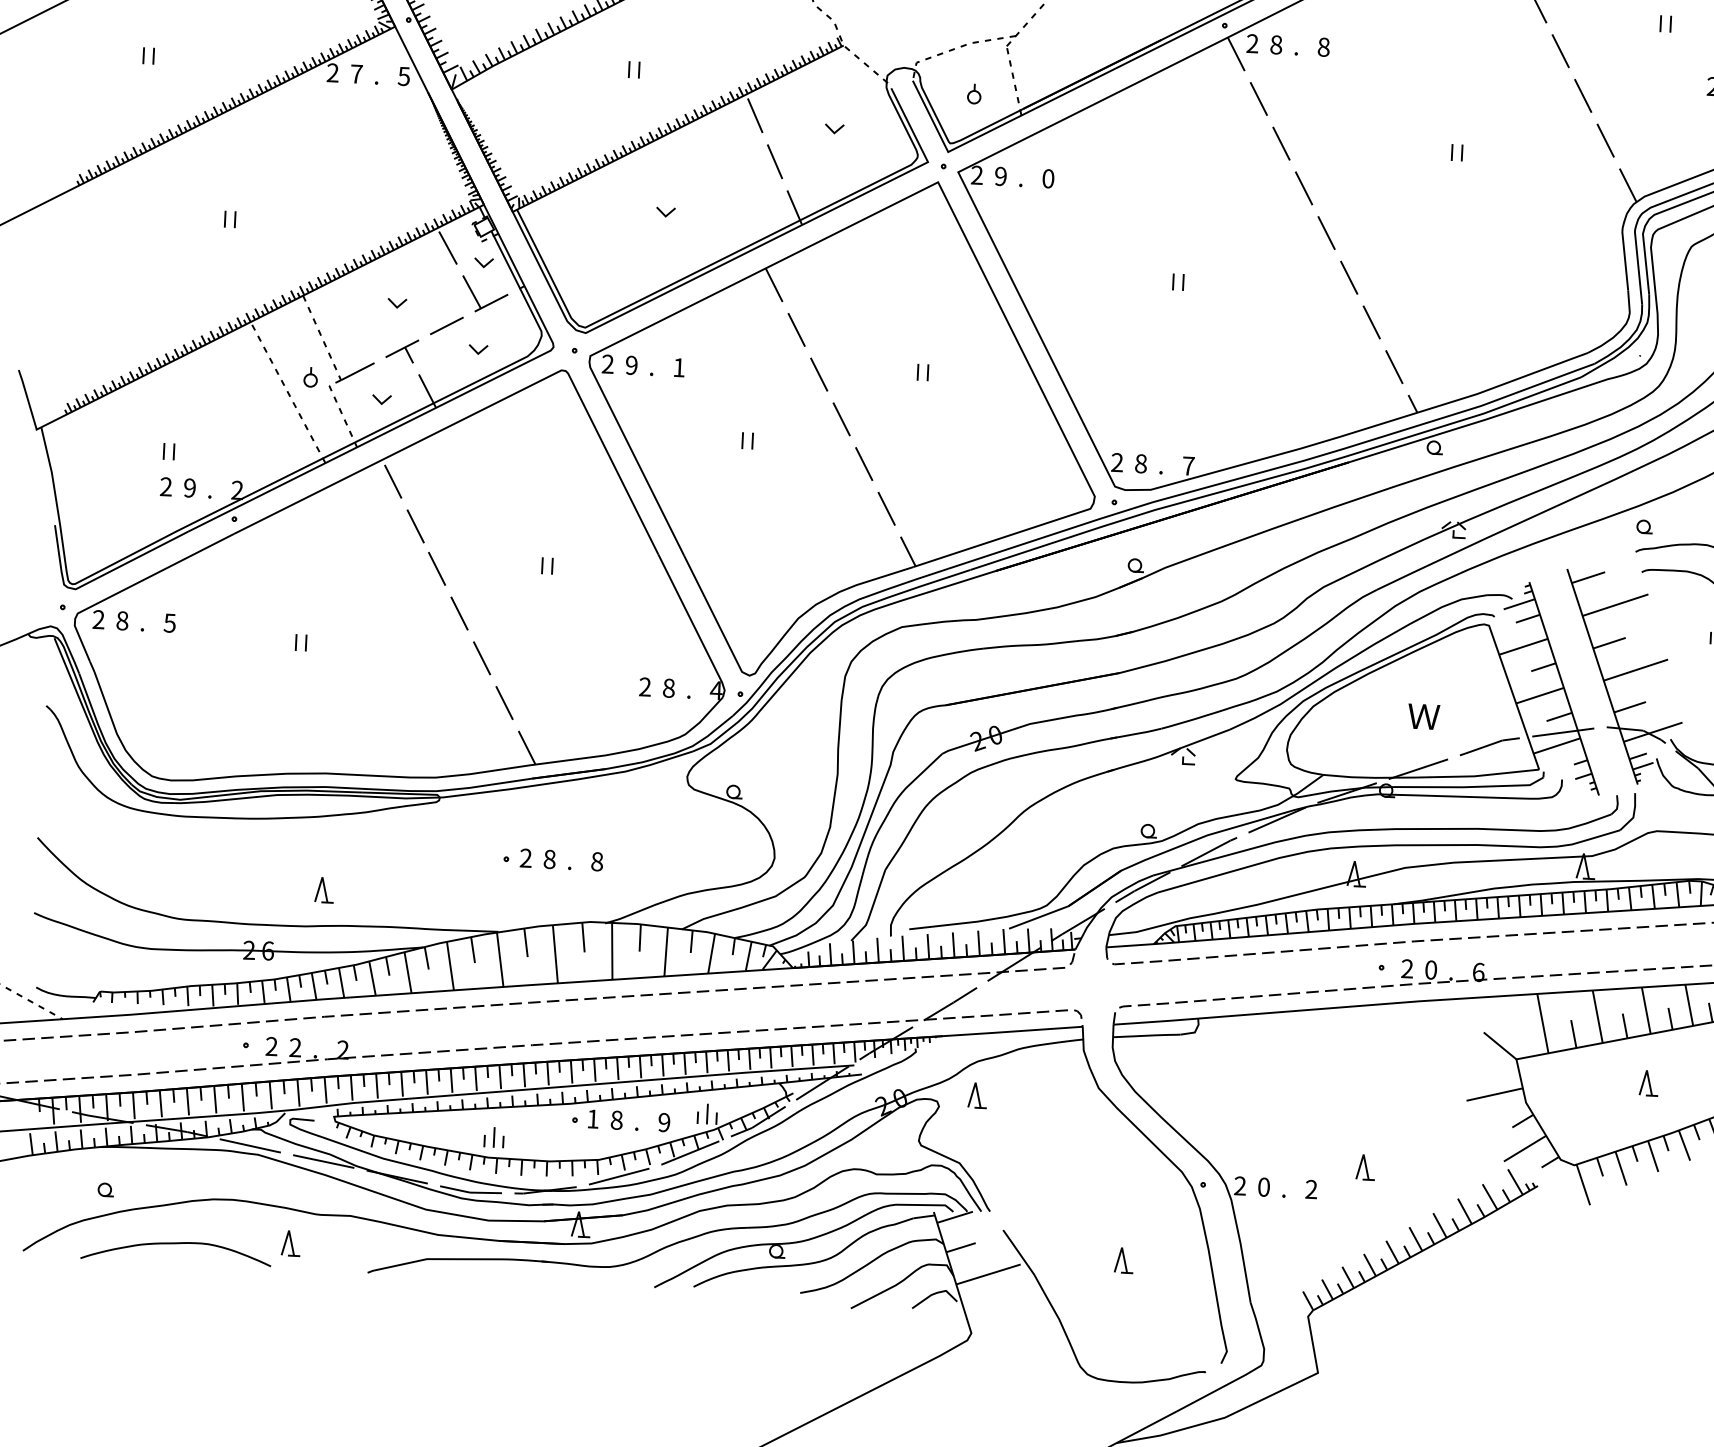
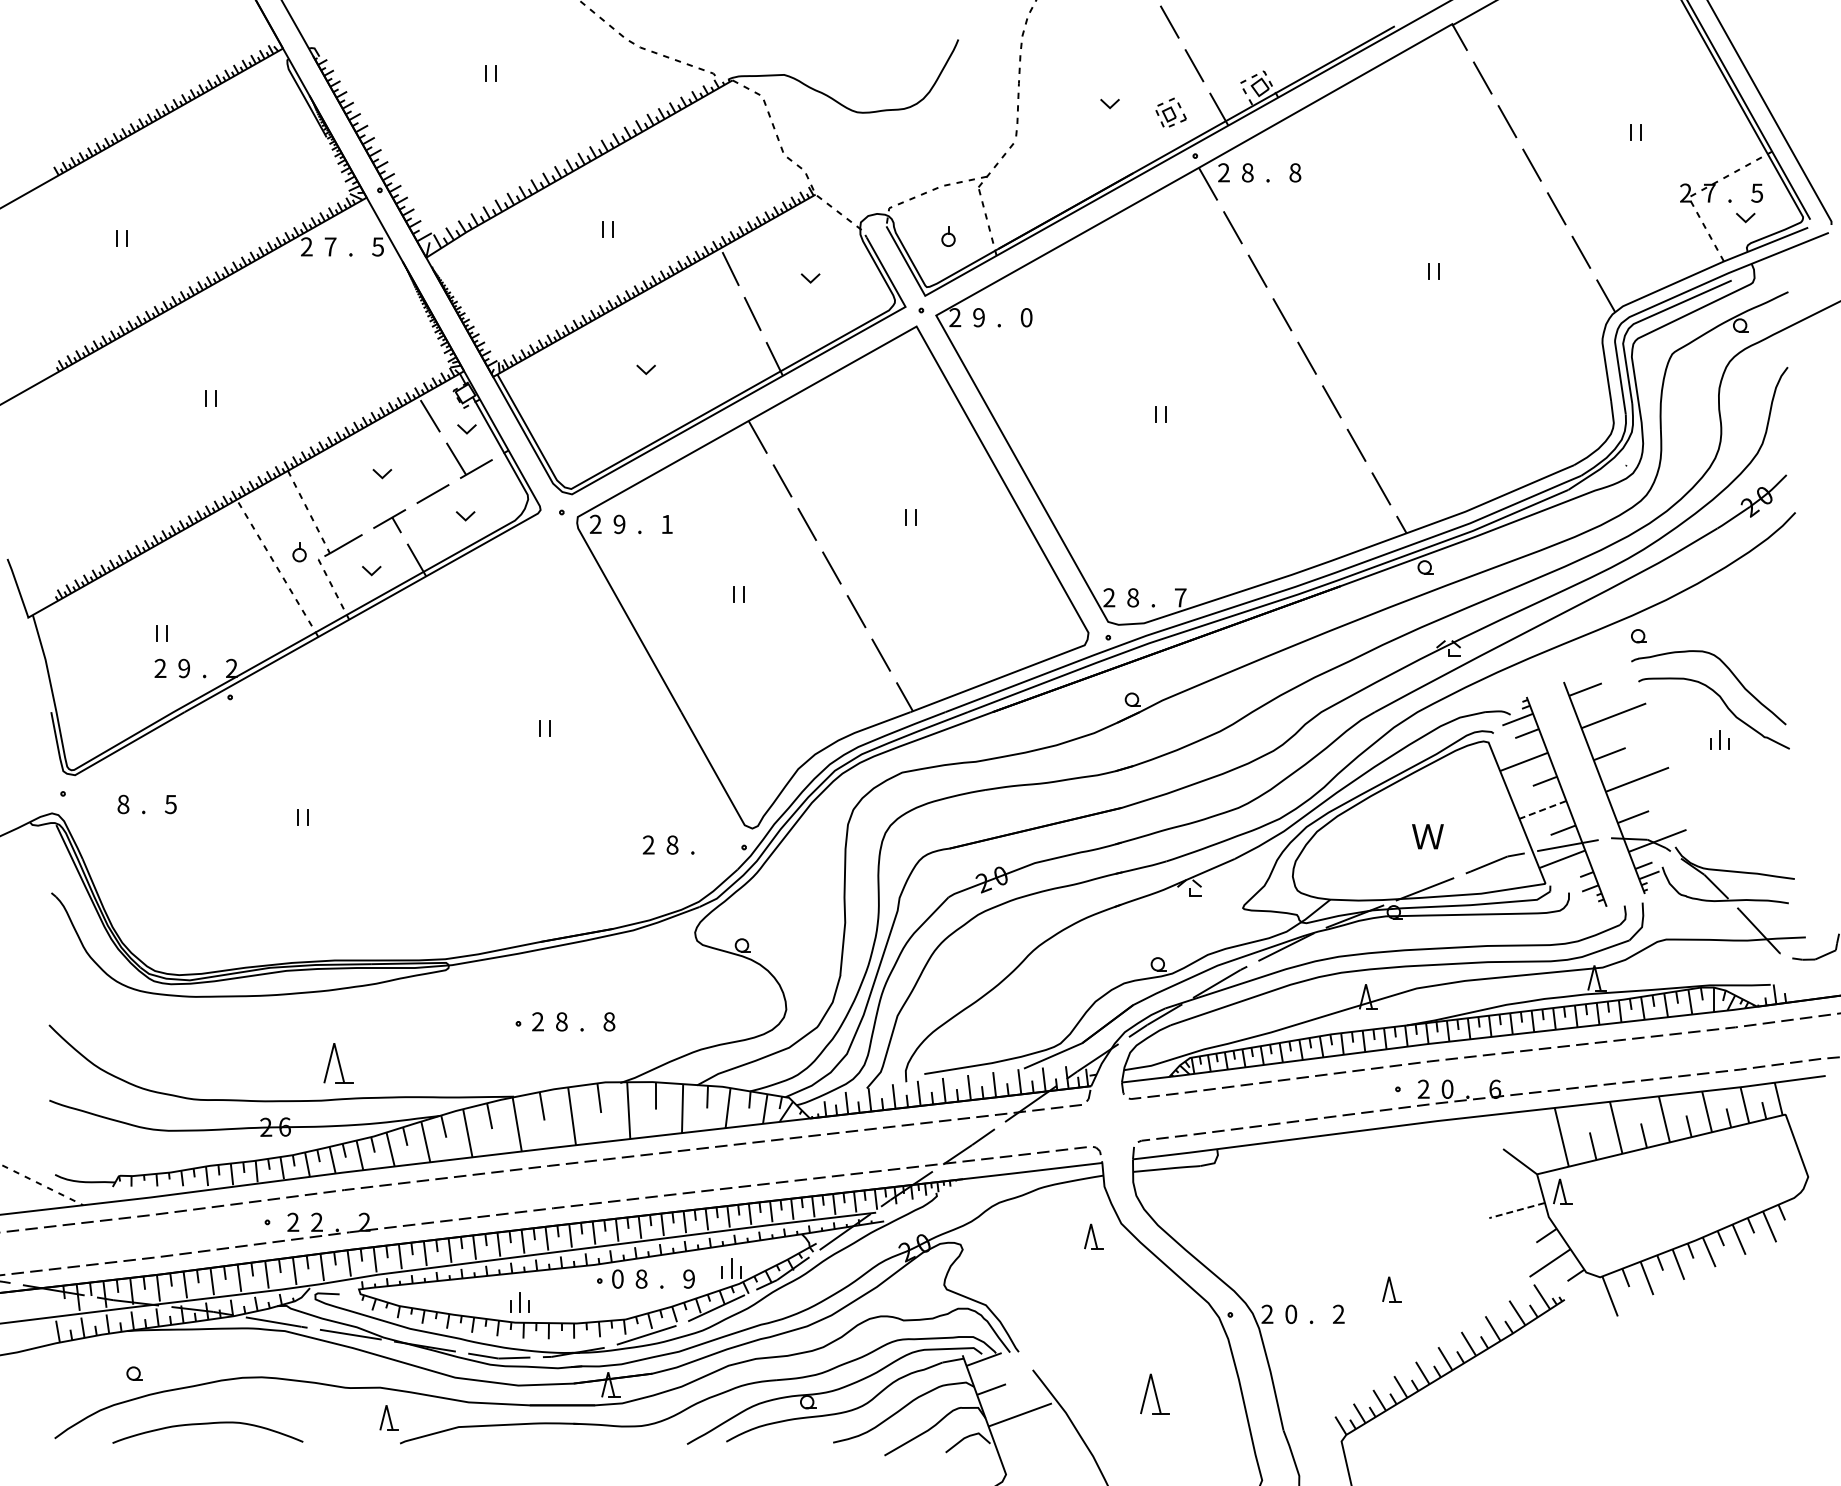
part: (404, 577) -> (402, 747), removed
line: (1539, 696) -> (1542, 810), solid -> dashed
part: (323, 890) -> (337, 1063), size x1.6
part: (1648, 1083) -> (1562, 1191), moved
line: (1495, 1094) -> (1517, 1210), solid -> dashed
part: (977, 1095) -> (1093, 1236), moved
text: (592, 1118) -> (617, 1278), 1 -> 0
part: (290, 1242) -> (388, 1417), moved
part: (1123, 1260) -> (1154, 1394), size x1.6

